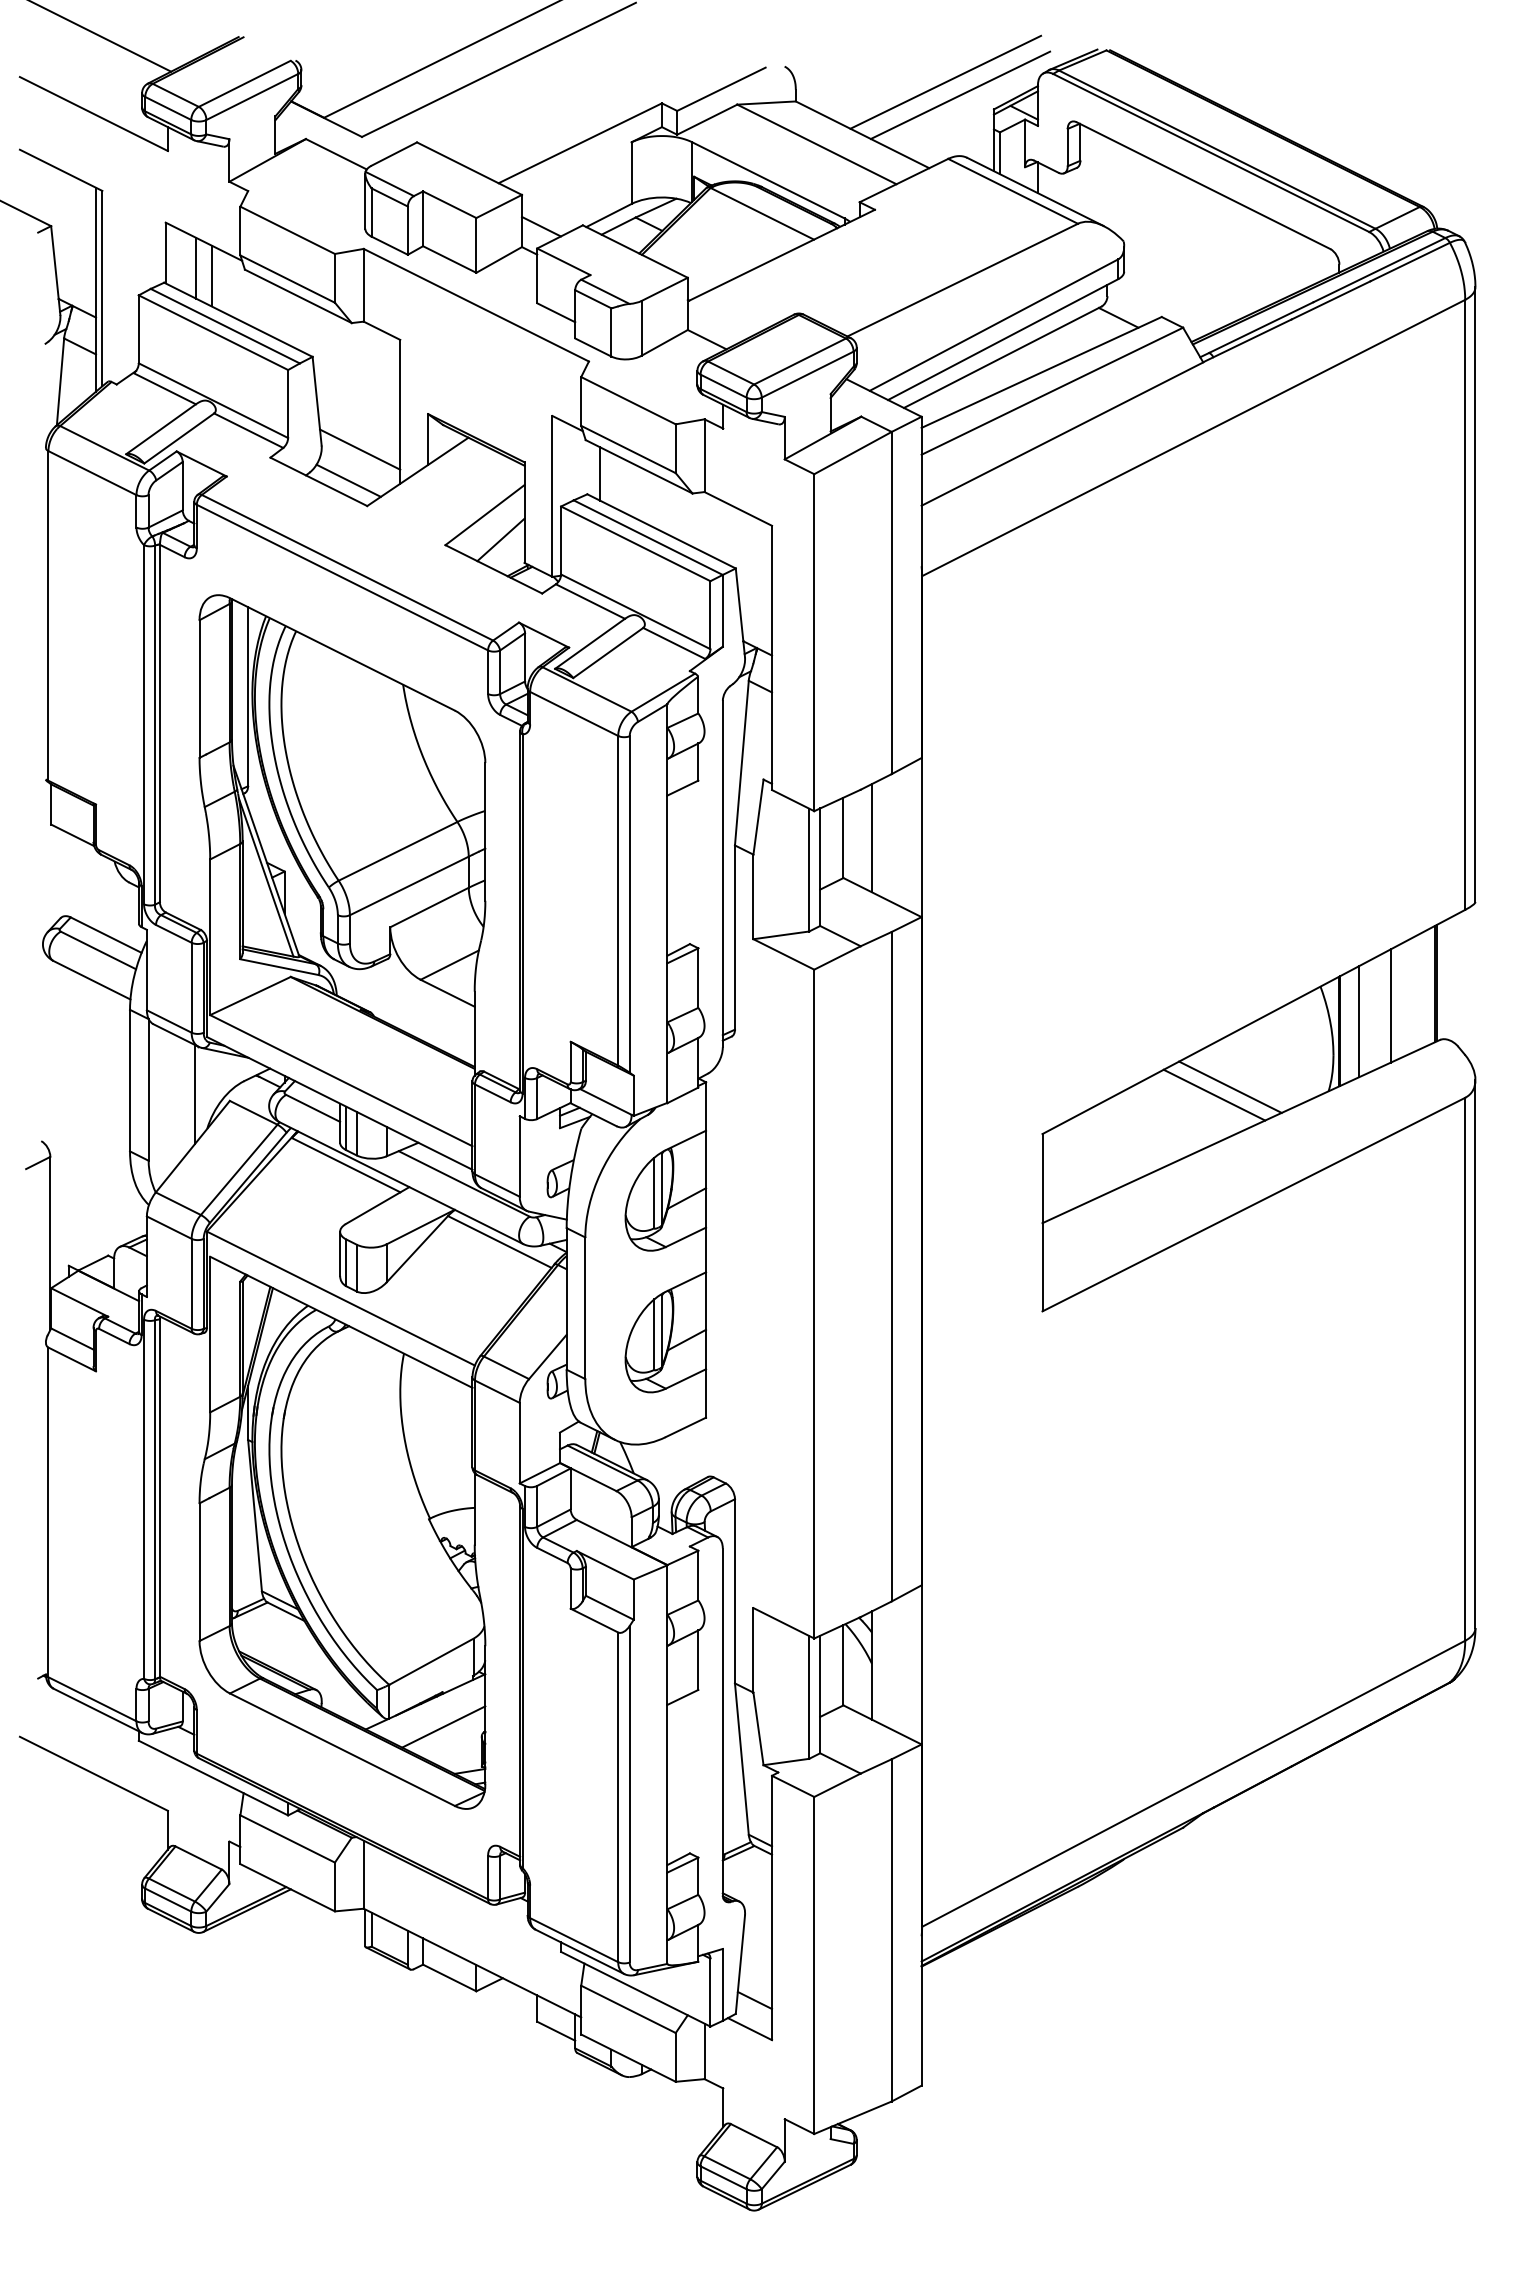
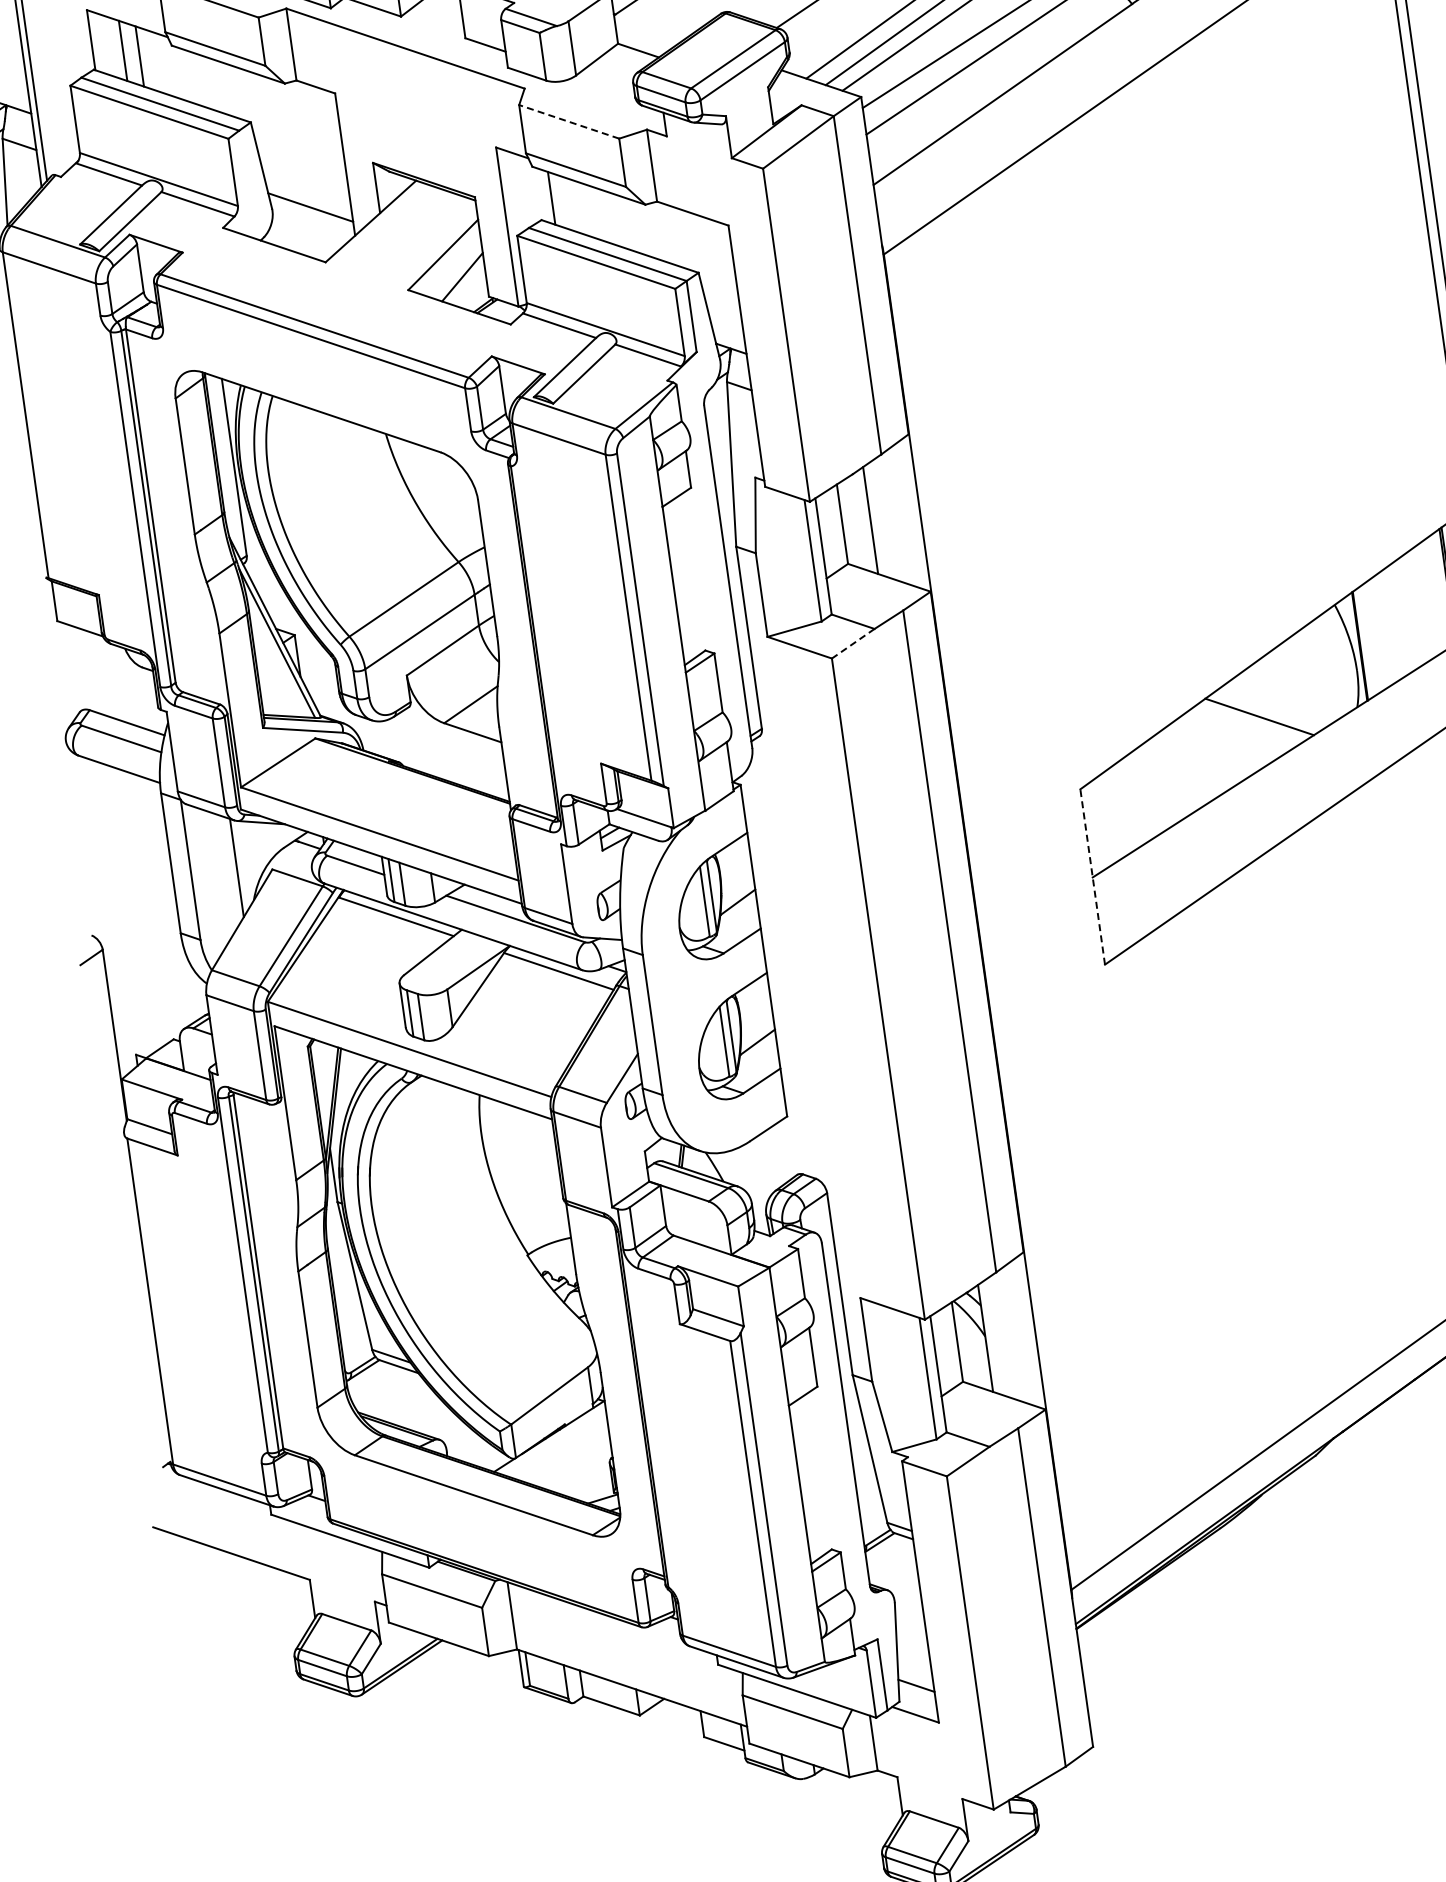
line: (628, 400) -> (569, 121), solid -> dashed
line: (348, 480) -> (303, 239), removed
line: (837, 957) -> (853, 643), solid -> dashed
line: (1390, 1005) -> (1406, 613), removed
line: (1359, 1021) -> (1378, 634), removed
line: (1214, 1094) -> (1244, 726), removed
line: (1042, 1222) -> (1092, 876), solid -> dashed
line: (443, 1726) -> (570, 1458), removed

